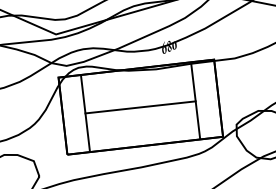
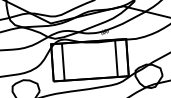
line: (139, 107) -> (89, 60), removed

